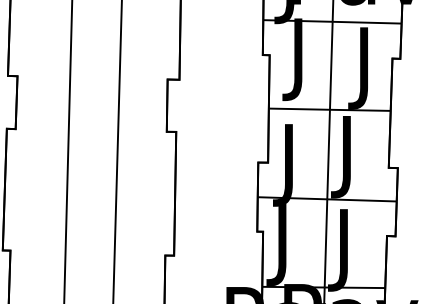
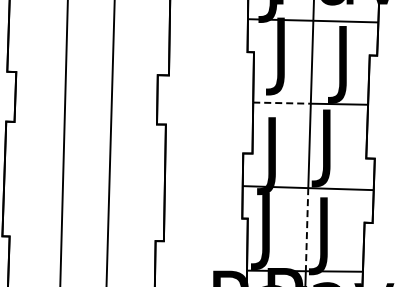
line: (299, 109) -> (282, 103), solid -> dashed
line: (326, 243) -> (307, 229), solid -> dashed

